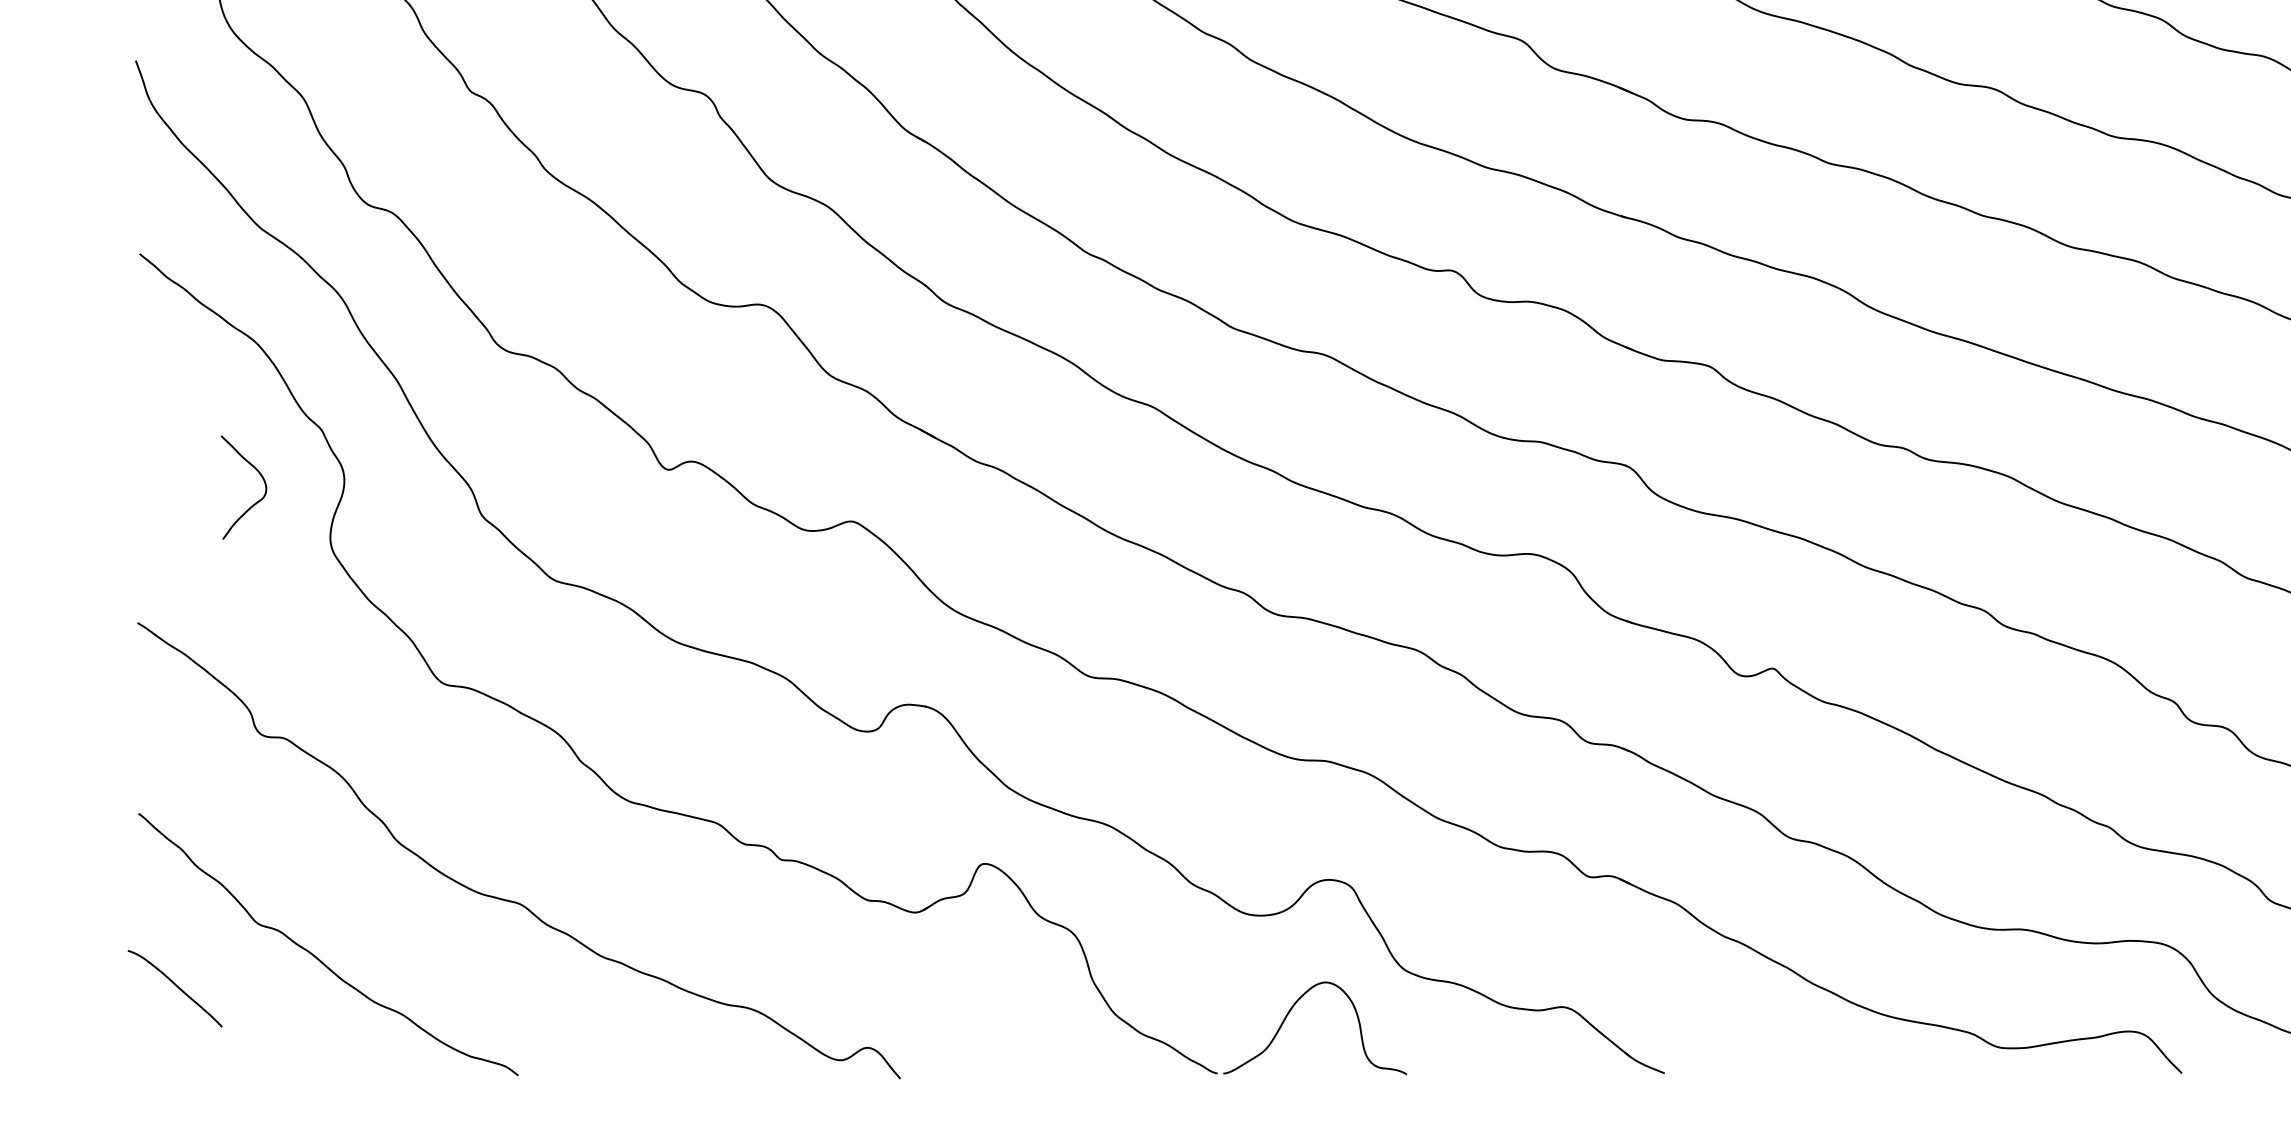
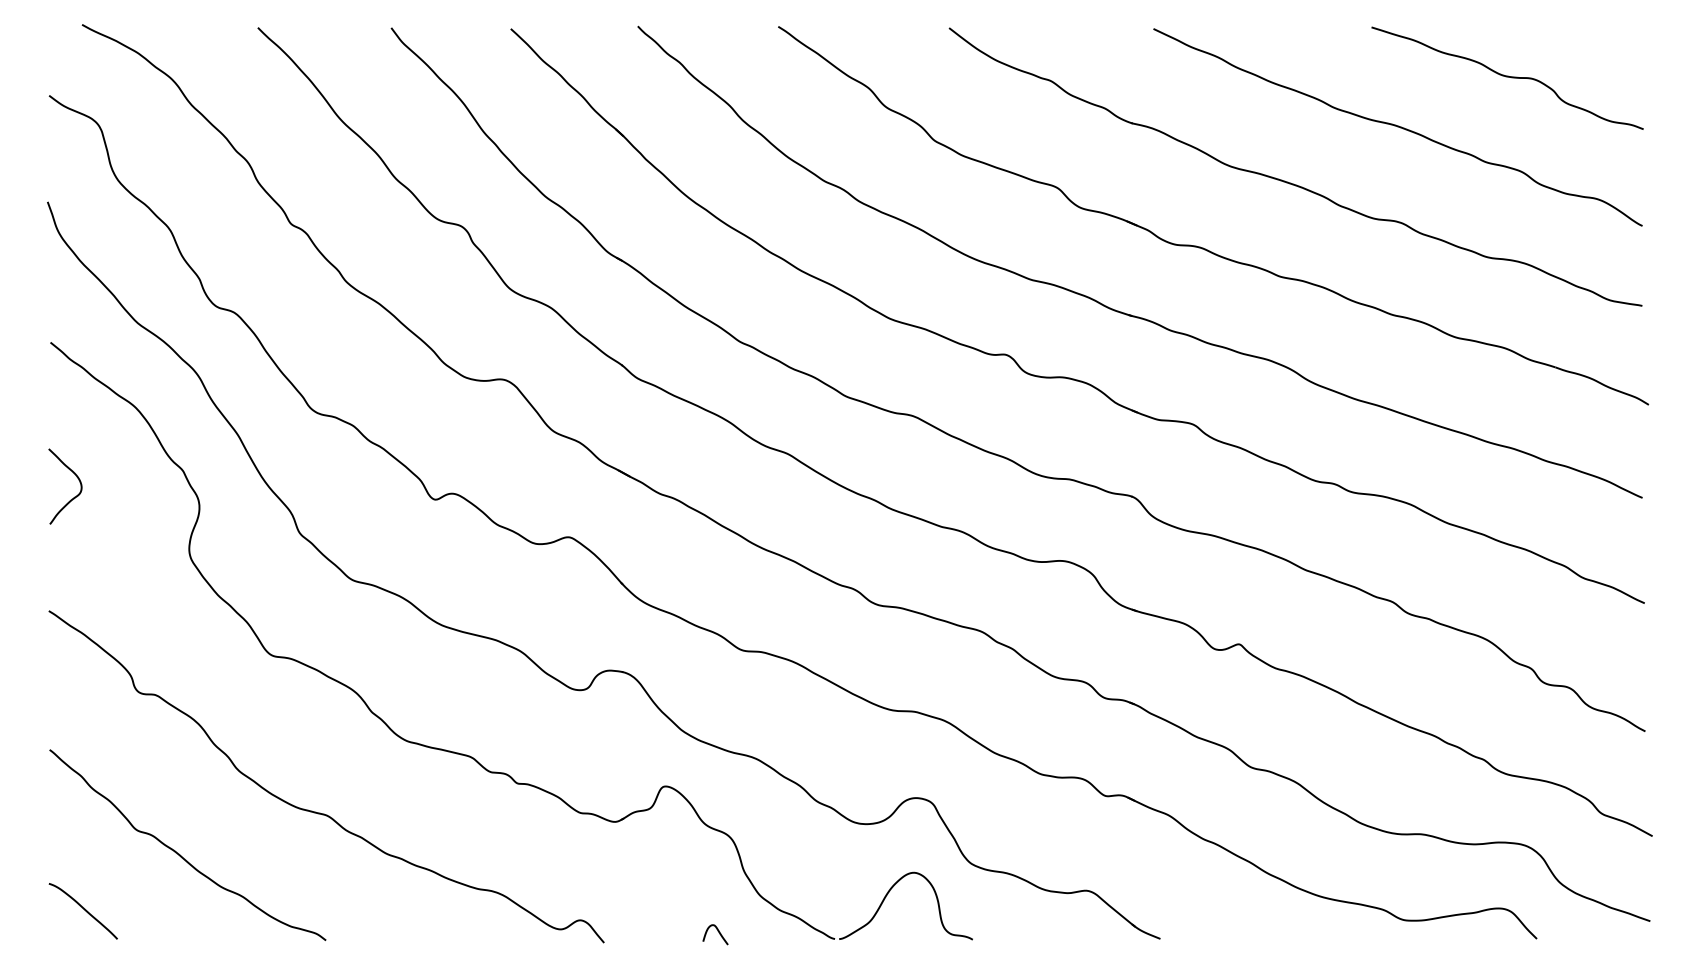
curve: (256, 501) -> (74, 496), moved
curve: (175, 986) -> (83, 909), moved
curve: (1056, 1063) -> (717, 931), added

